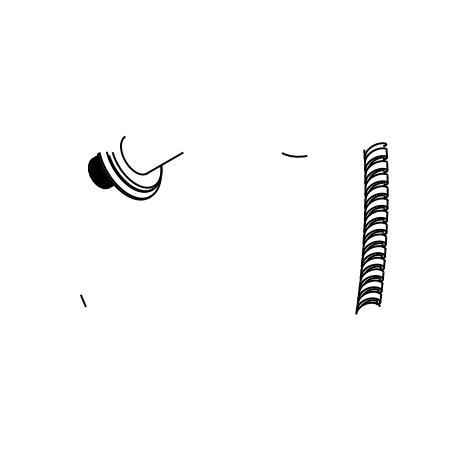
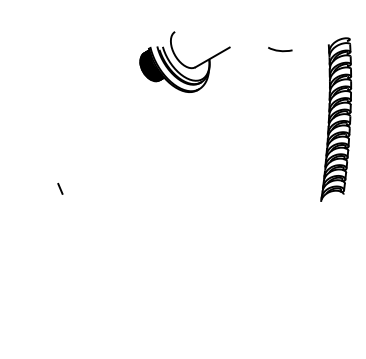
curve: (294, 155) -> (280, 49), moved
part: (135, 168) -> (184, 62), moved

